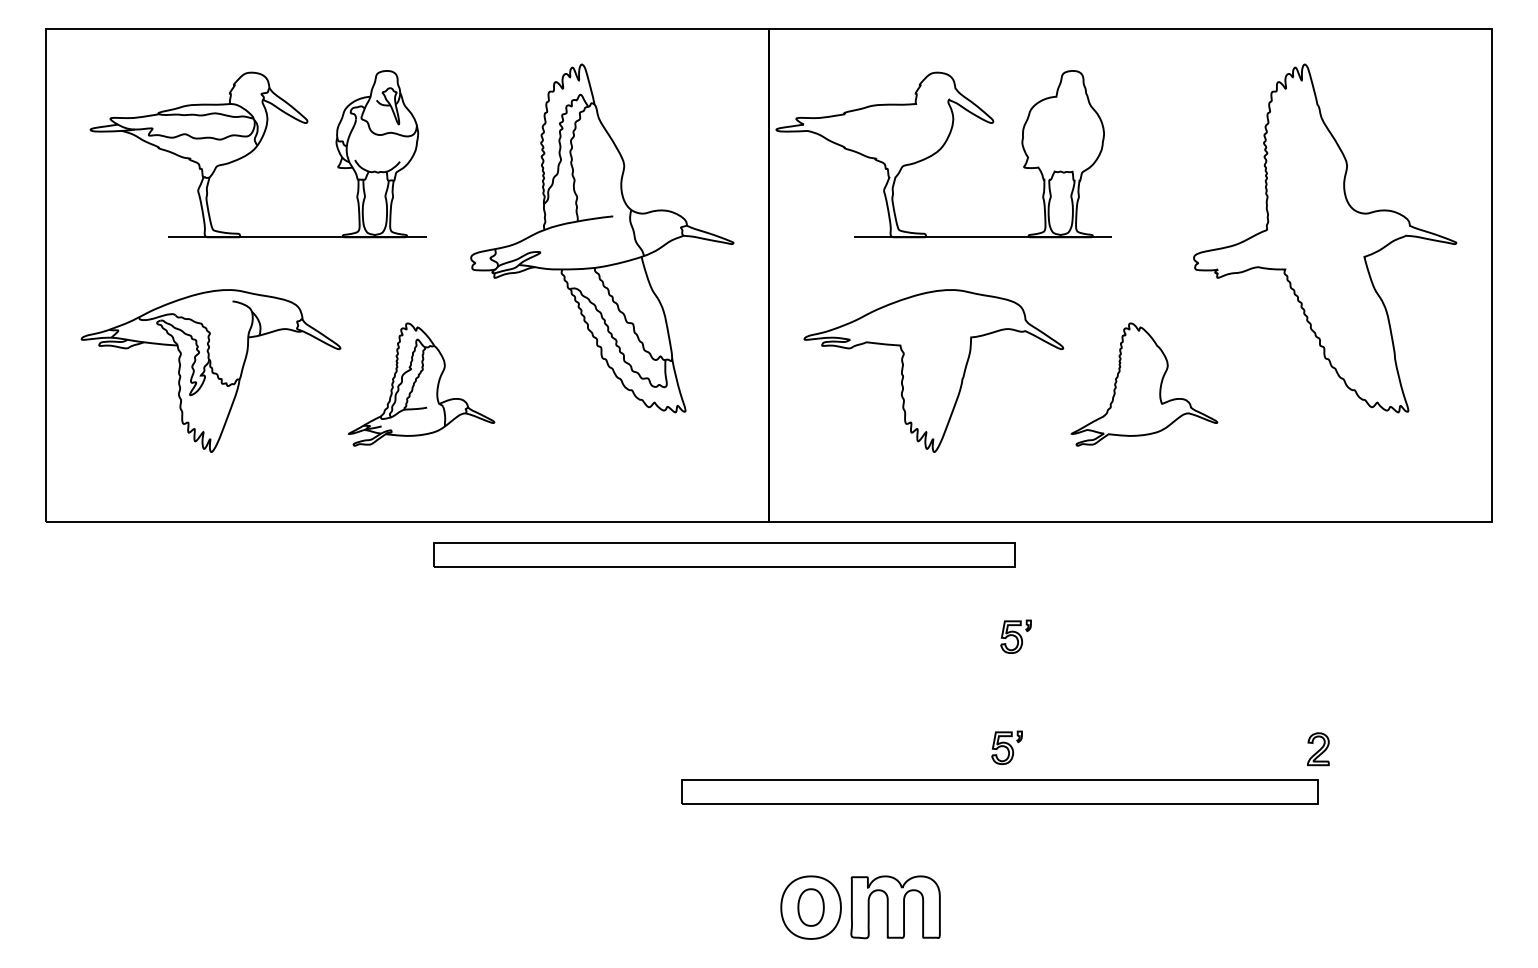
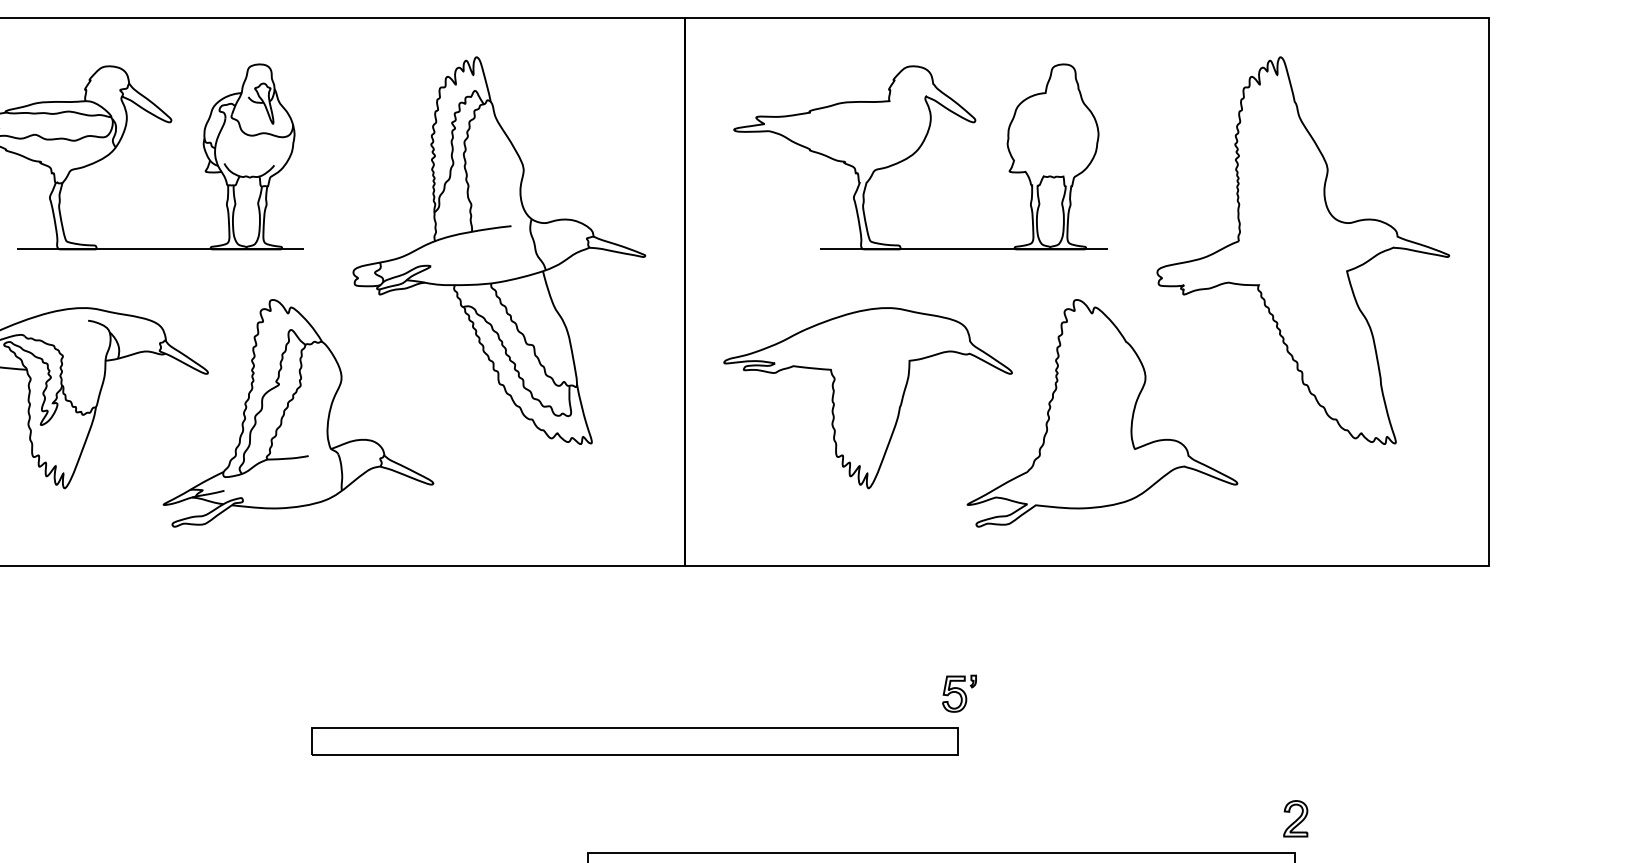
part: (943, 154) -> (919, 157), moved
part: (421, 384) -> (298, 413), size x1.67
part: (1144, 384) -> (1102, 413), size x1.67
part: (724, 554) -> (635, 741), moved
part: (1006, 747) -> (948, 816), removed

